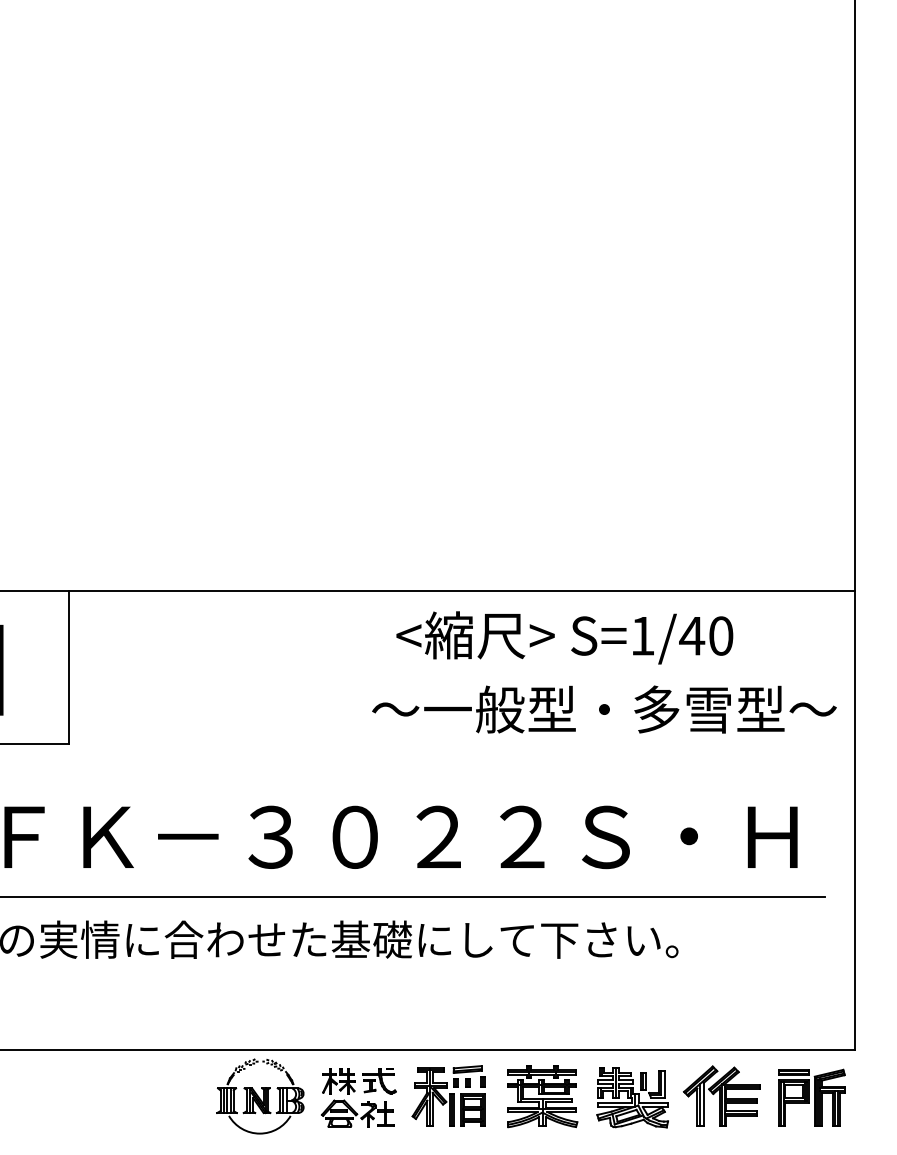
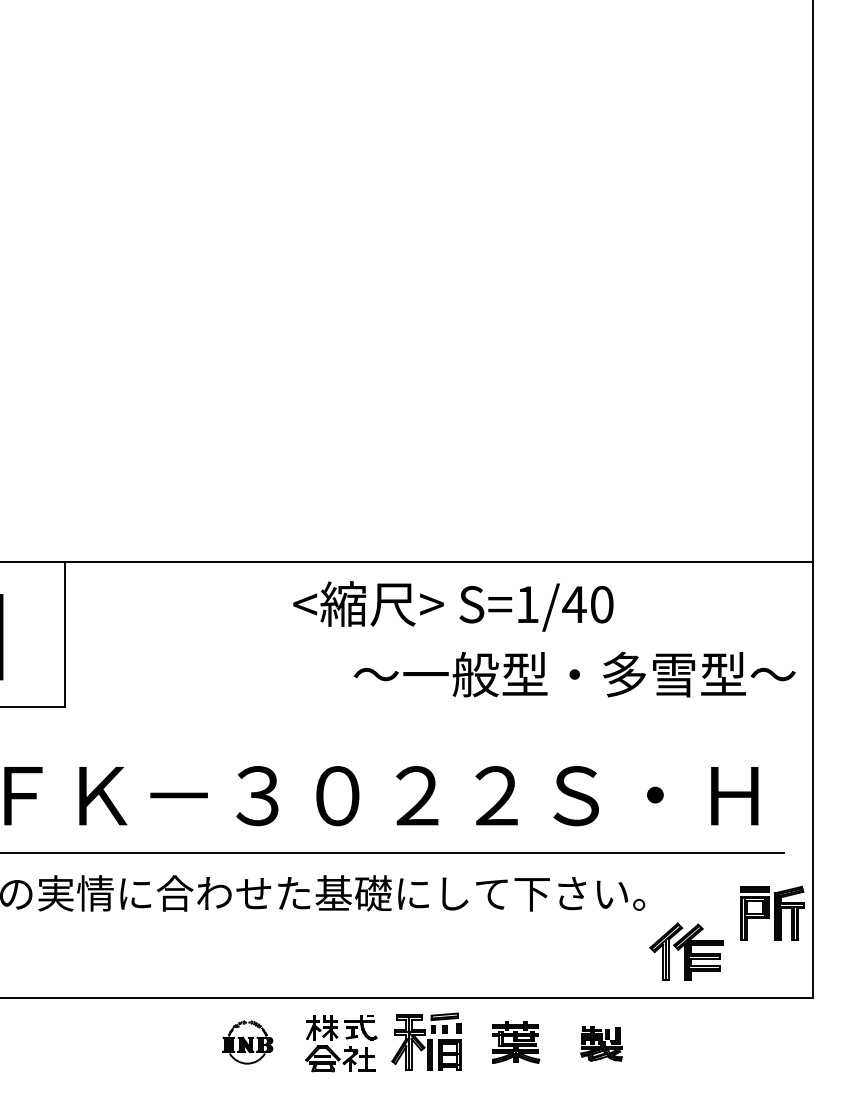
text: (564, 637) -> (453, 606), moved
part: (721, 1095) -> (686, 951), moved
part: (260, 1096) -> (247, 1042), size x0.6
part: (542, 1096) -> (515, 1042), size x0.7
part: (632, 1097) -> (601, 1043), size x0.6
part: (811, 1097) -> (771, 913), moved

